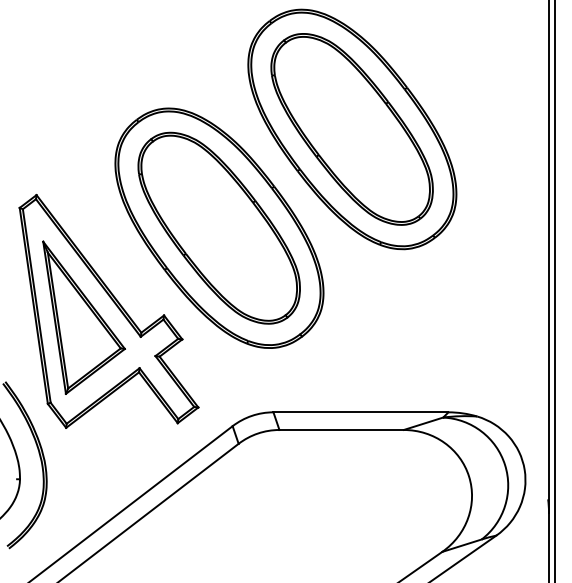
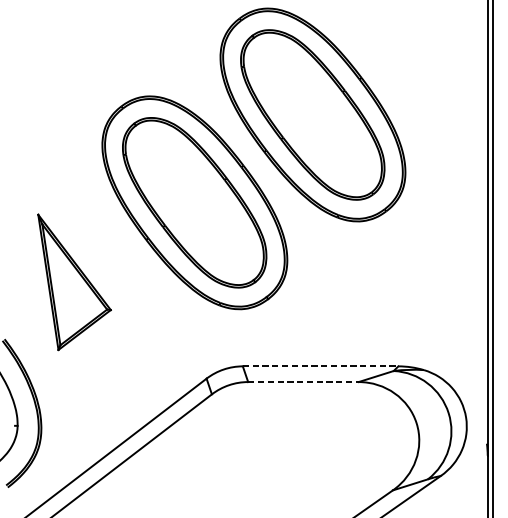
part: (108, 310) -> (96, 275), removed
line: (360, 412) -> (320, 366), solid -> dashed
line: (342, 429) -> (304, 381), solid -> dashed

